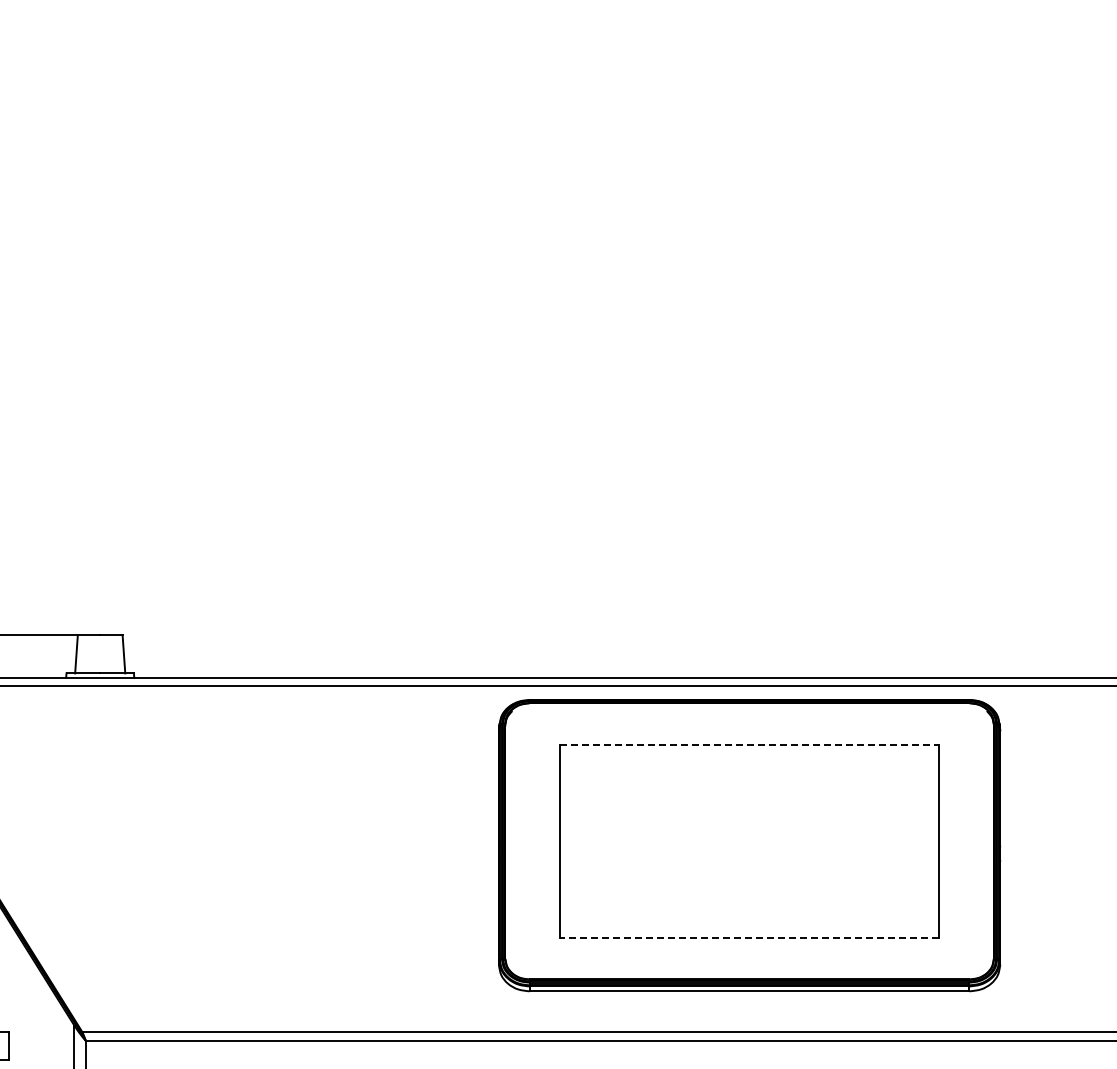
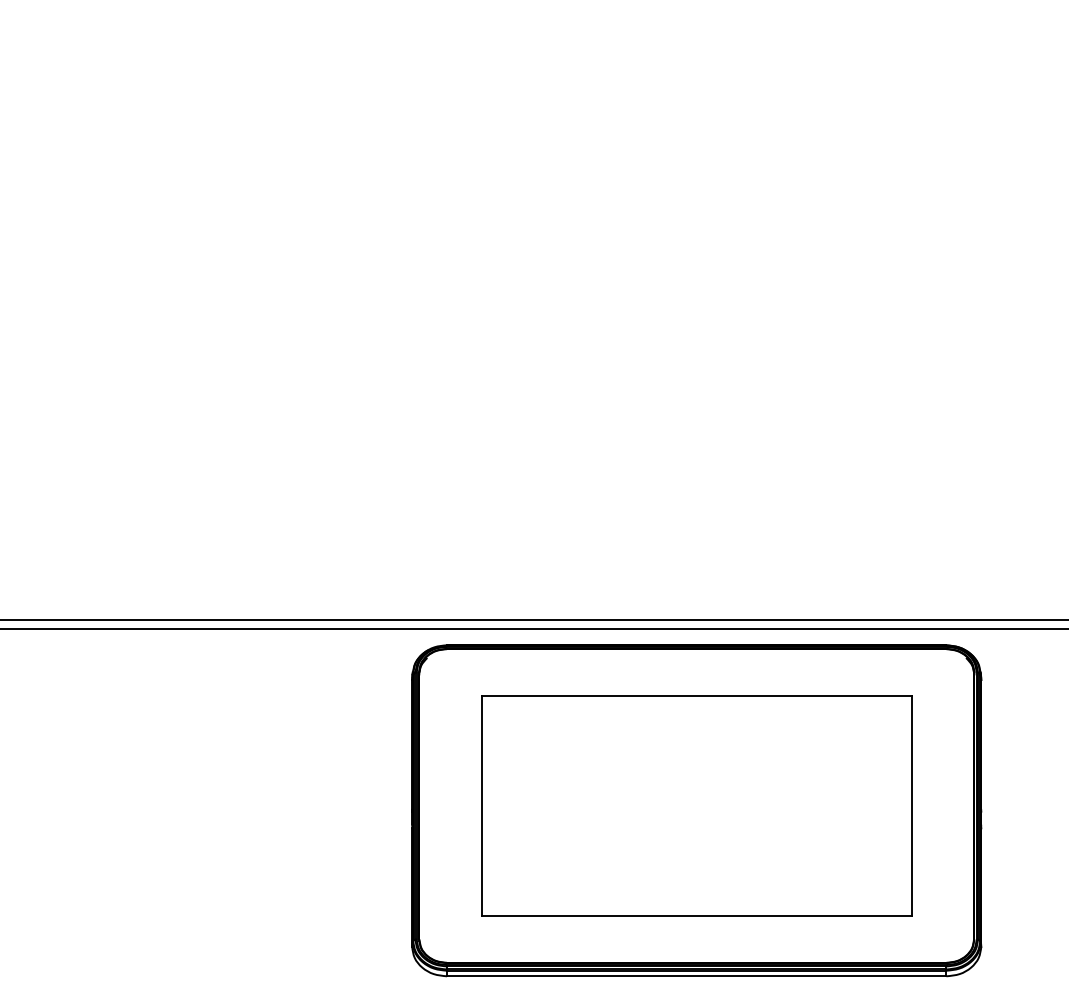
line: (750, 744) -> (697, 695), dashed -> solid
line: (749, 937) -> (696, 915), dashed -> solid

